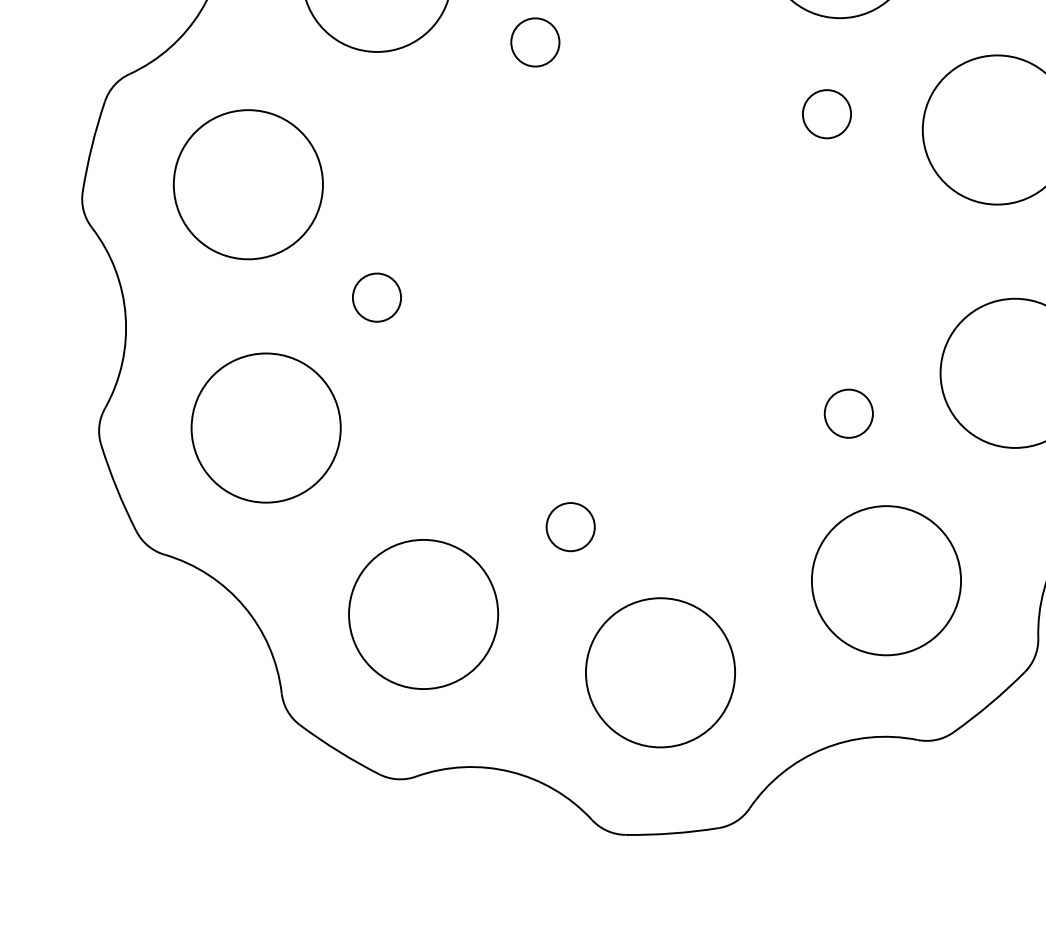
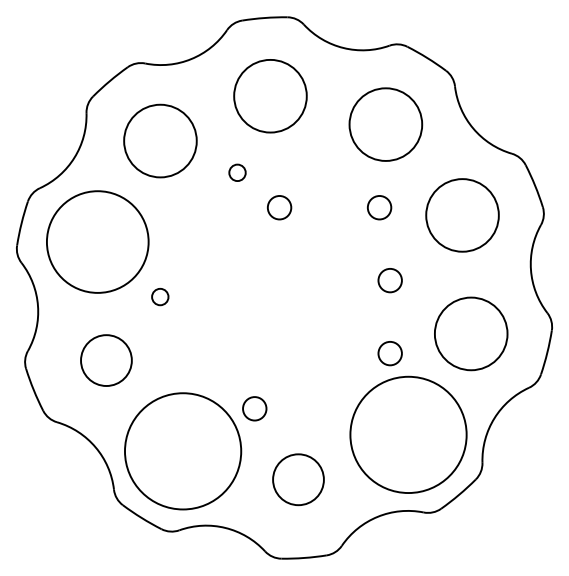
circle: (535, 41) -> (237, 172), size x0.7
circle: (621, 113) -> (279, 207), added
circle: (247, 183) -> (97, 241), size x1.4
circle: (847, 263) -> (389, 280), added
circle: (375, 296) -> (159, 296), size x0.7
circle: (266, 427) -> (106, 360), size x0.7
circle: (886, 579) -> (408, 434), size x1.6
circle: (422, 614) -> (182, 451), size x1.6
circle: (660, 672) -> (298, 479), size x0.7

